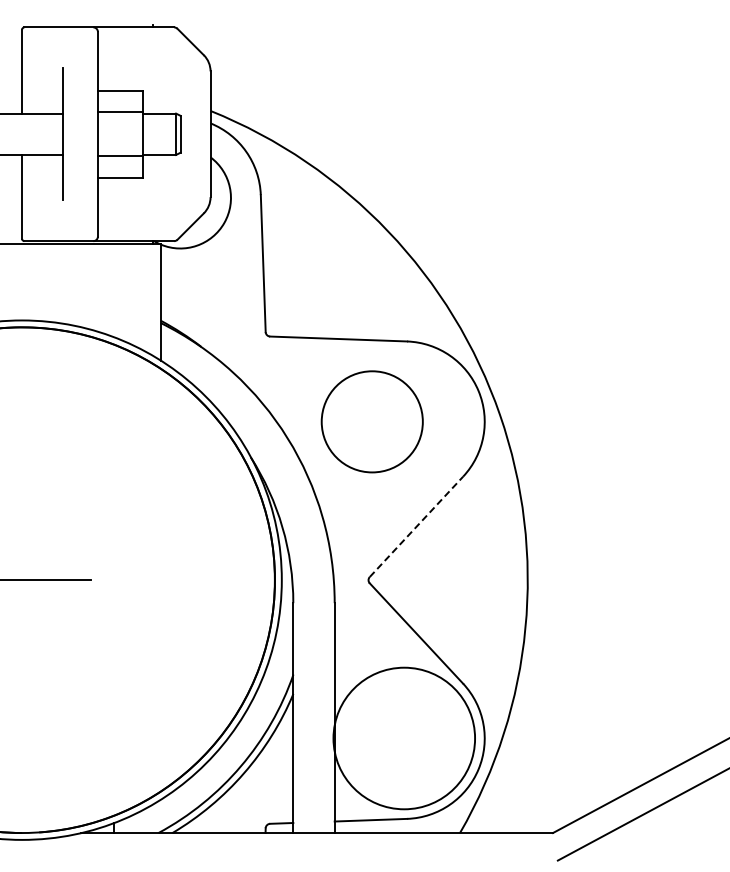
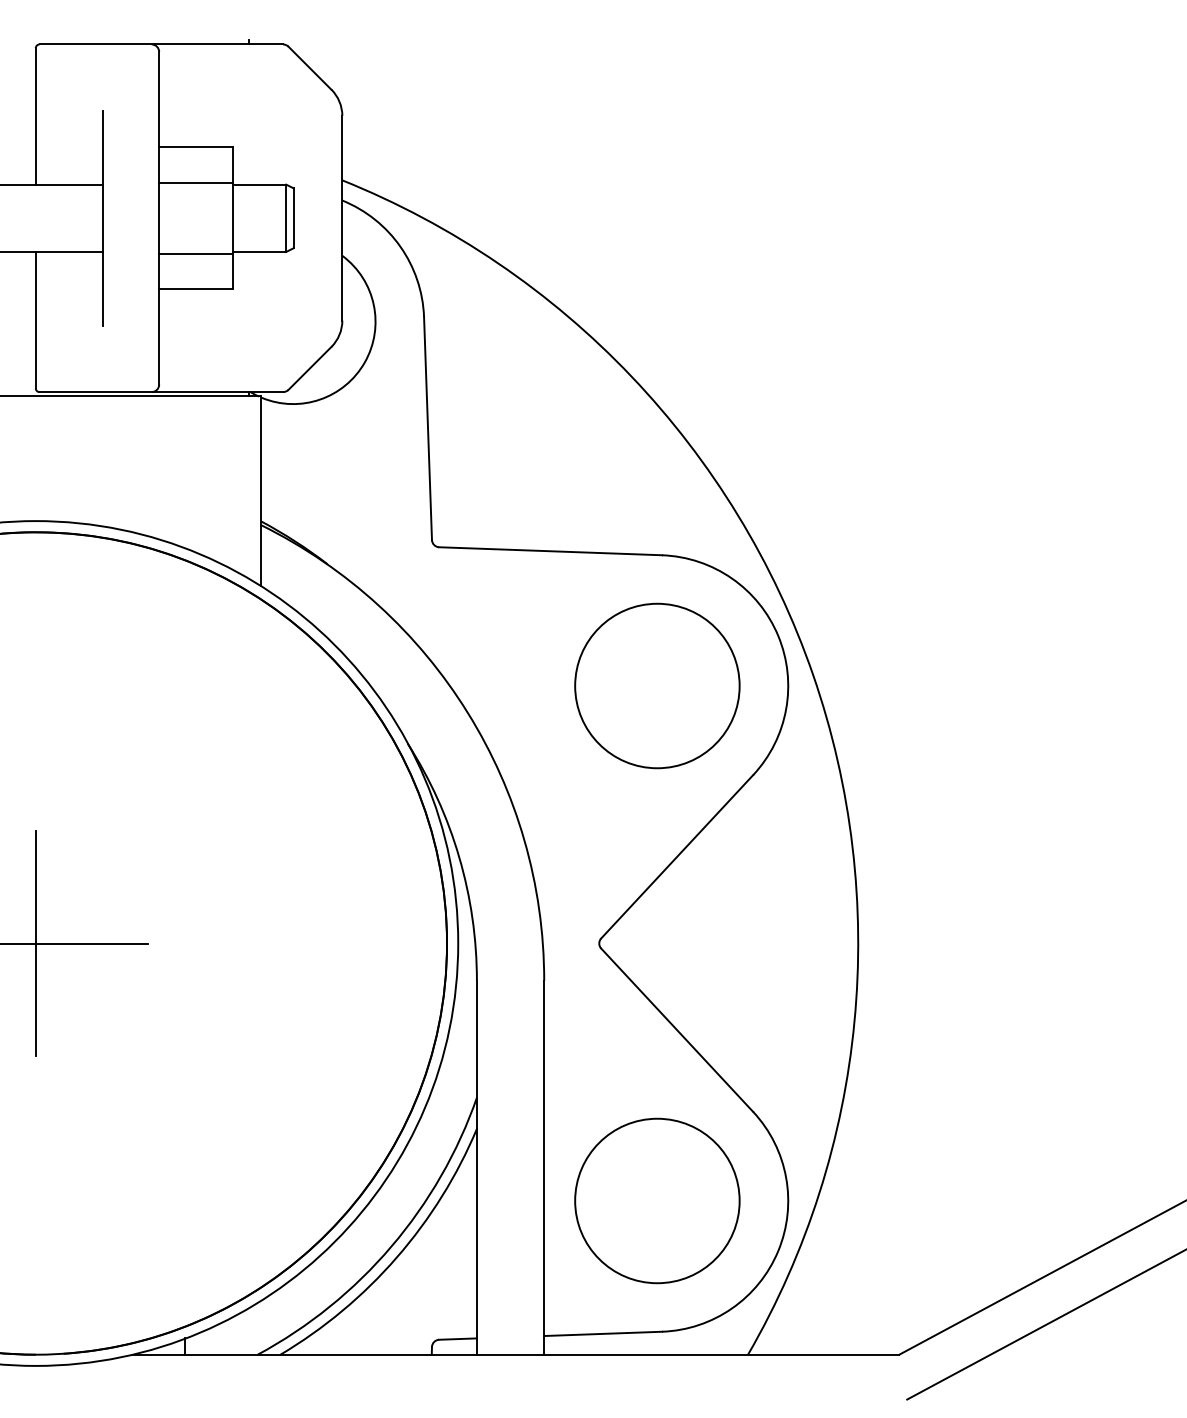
circle: (371, 421) -> (656, 685), moved
line: (416, 526) -> (677, 856), dashed -> solid
line: (22, 580) -> (36, 944), added
circle: (403, 738) -> (656, 1200), size x0.71

